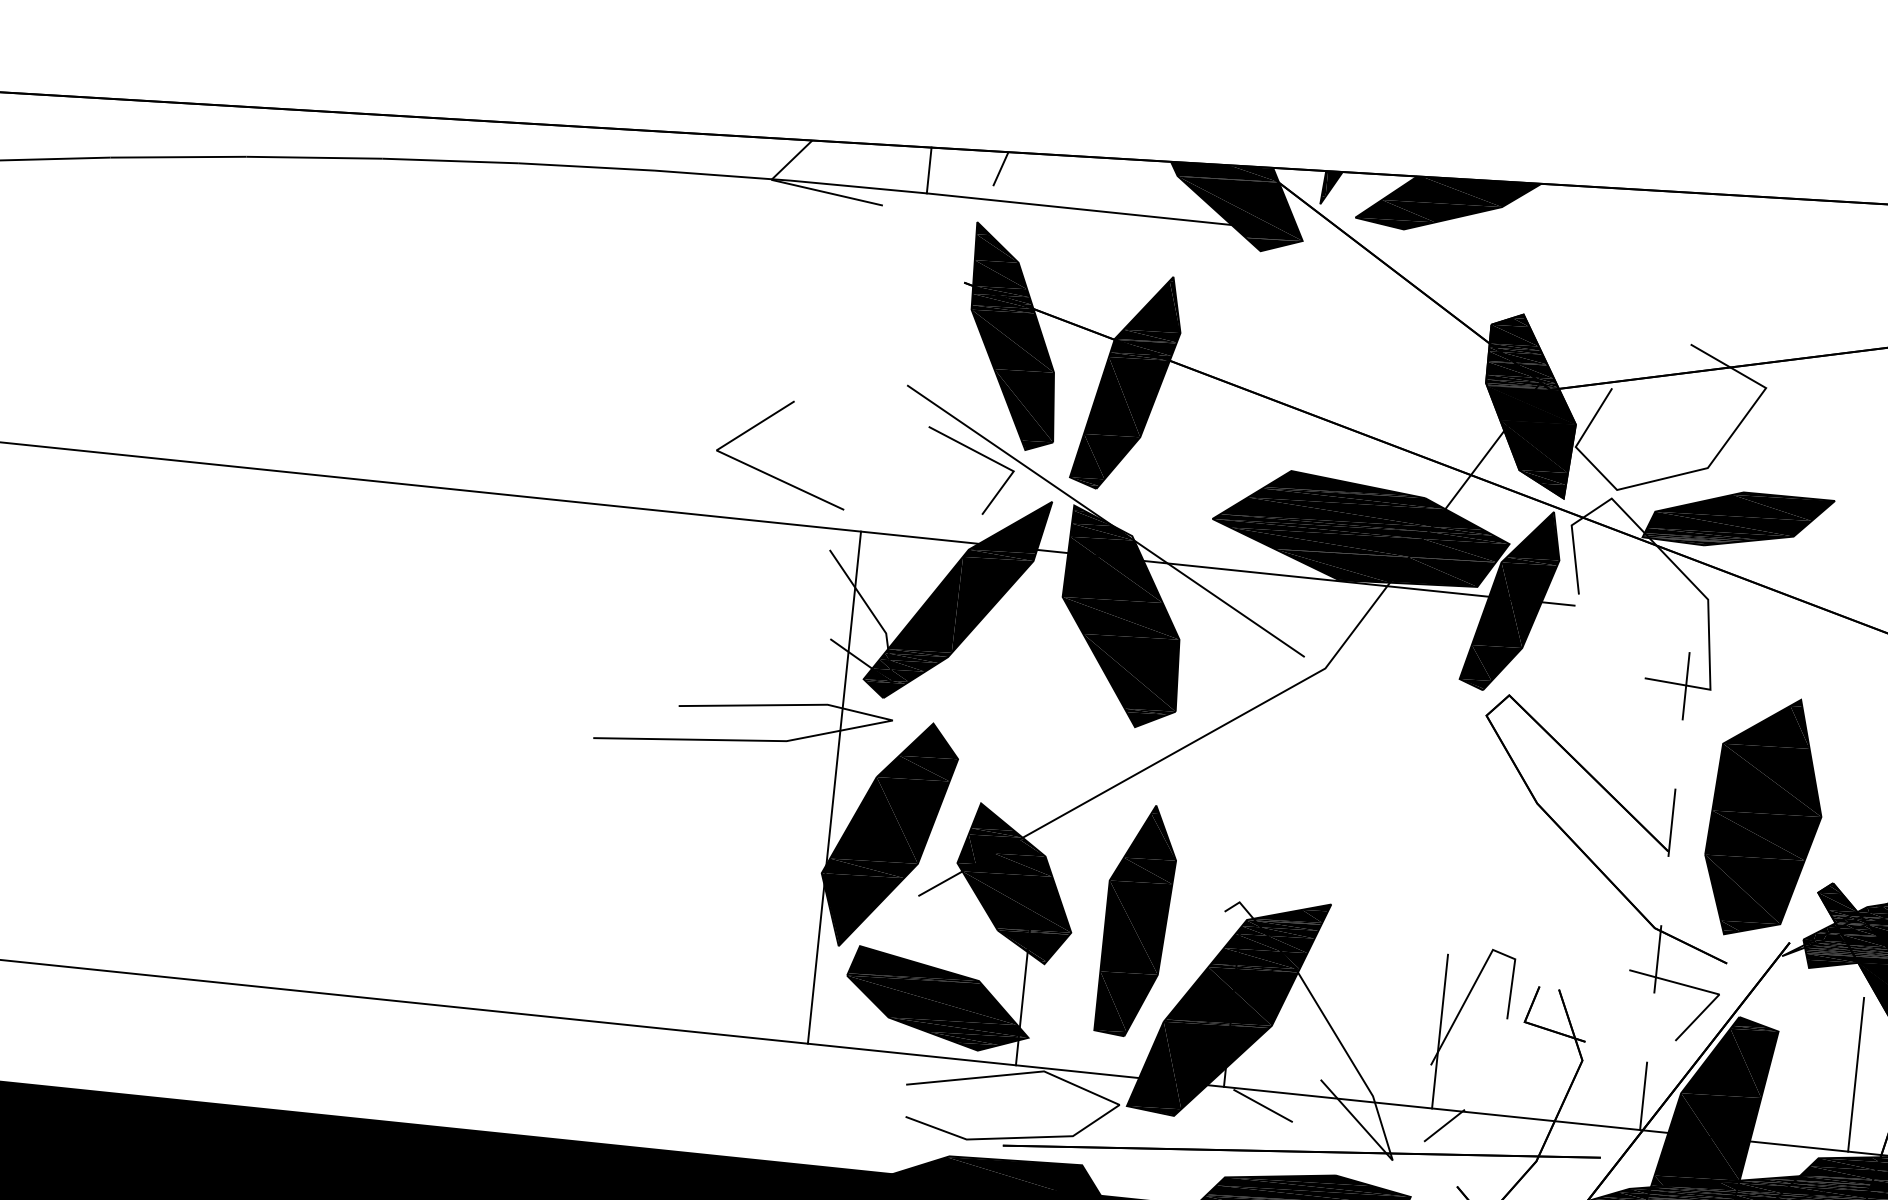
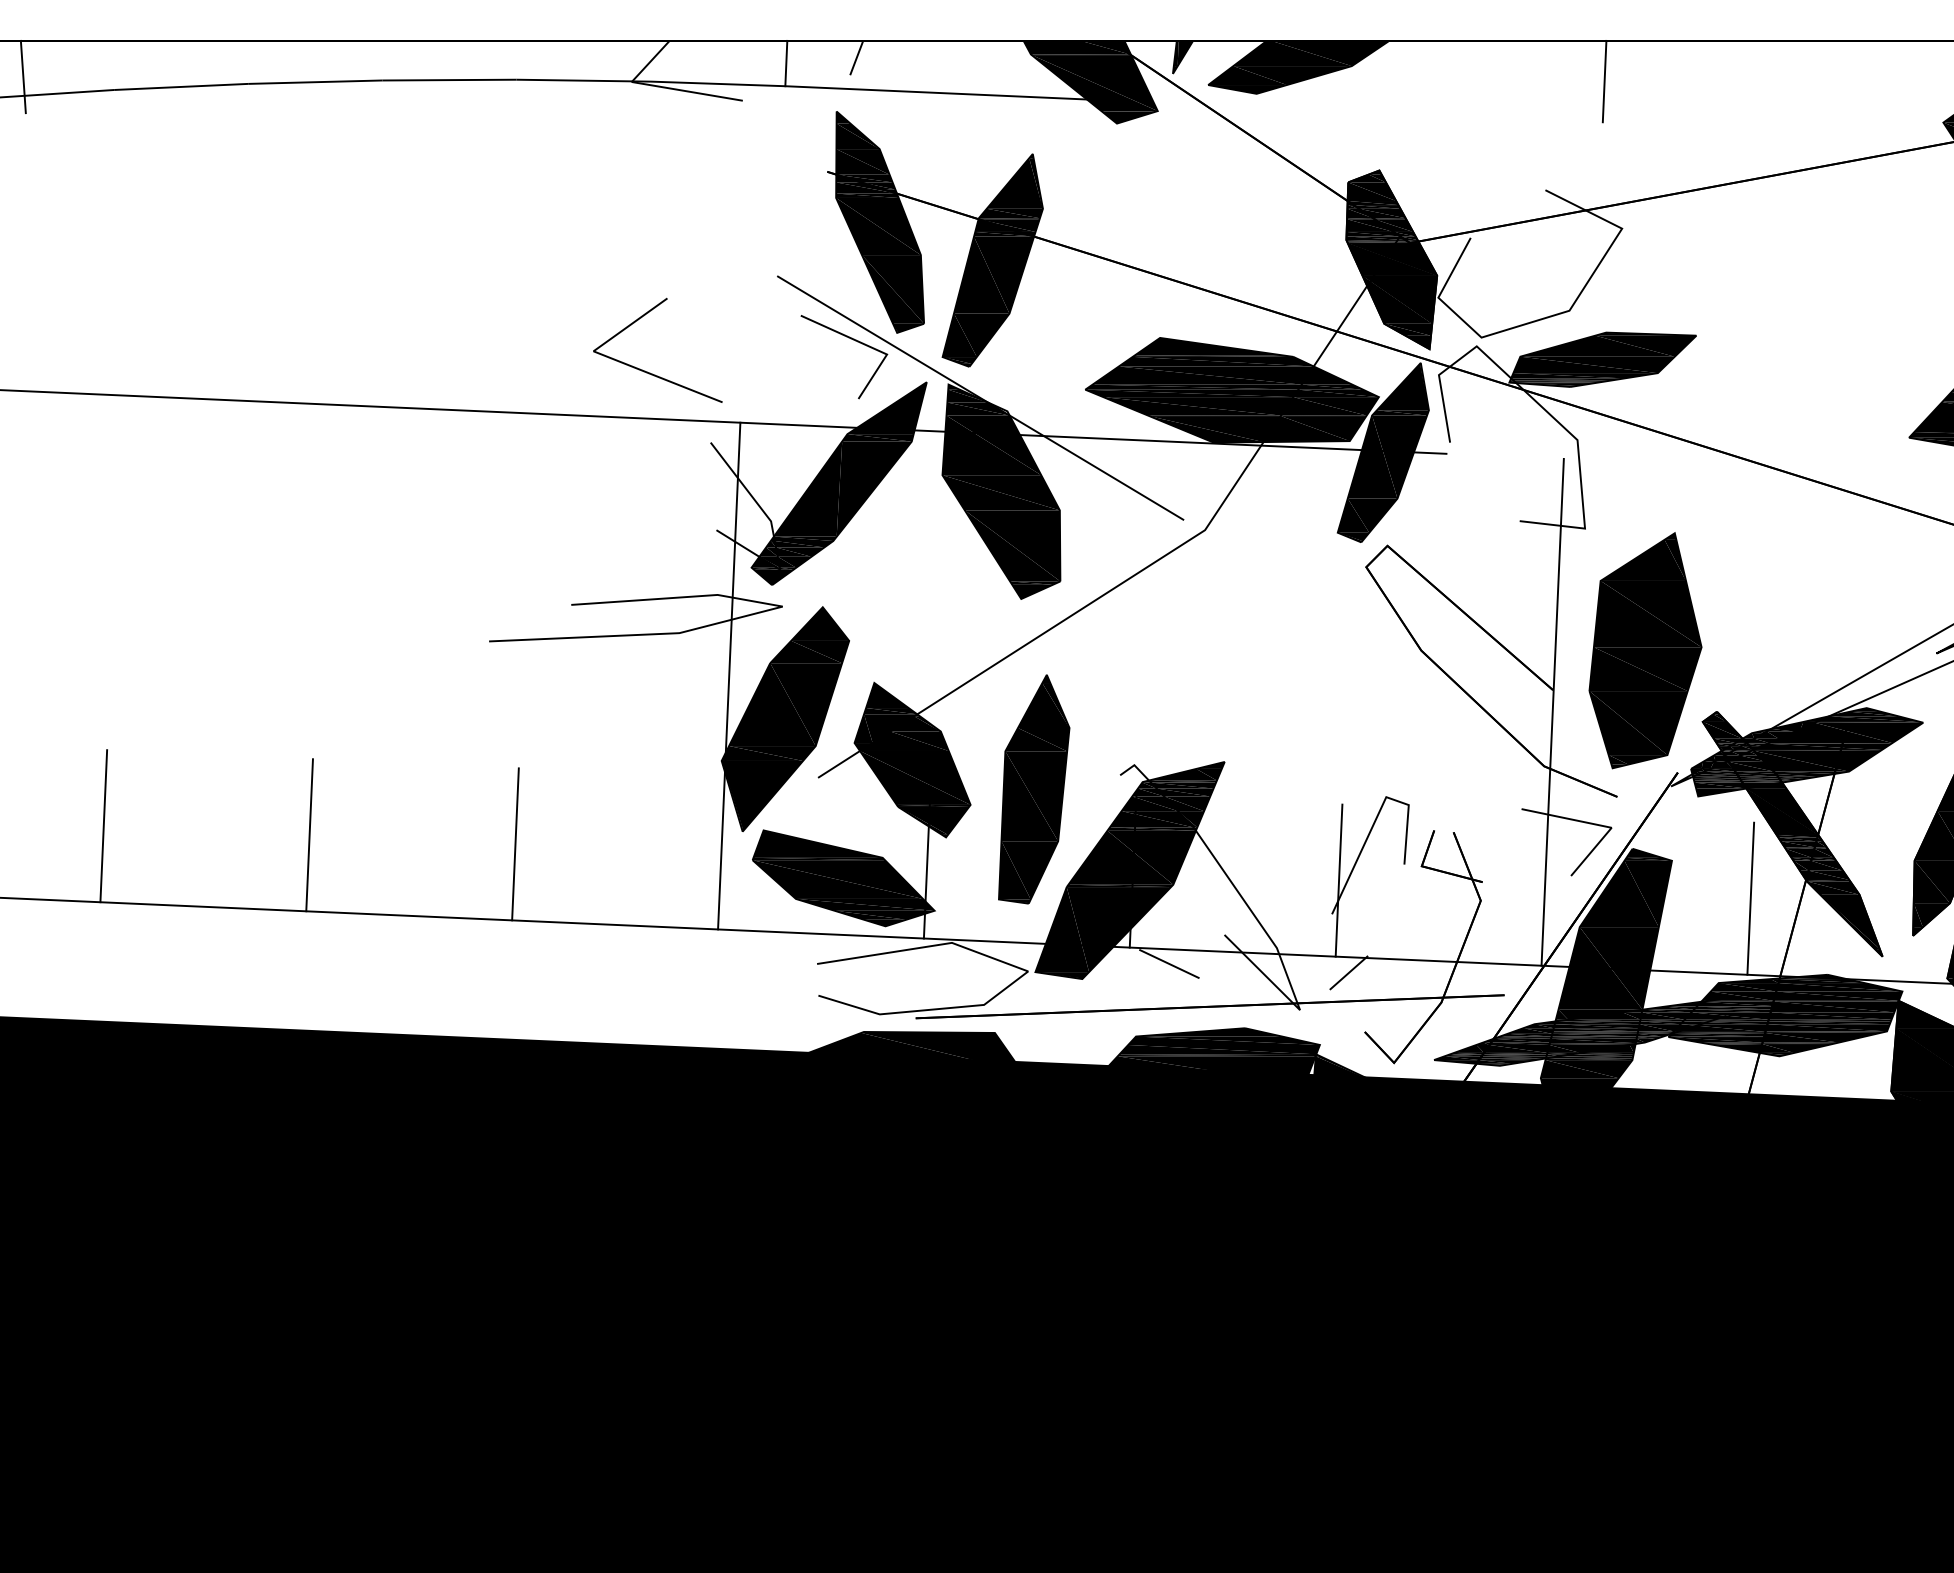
line: (154, 137) -> (22, 76), added
line: (1757, 237) -> (1604, 81), added
line: (1666, 874) -> (1552, 712), dashed -> solid
line: (191, 902) -> (103, 826), added
line: (399, 923) -> (309, 835), added
line: (607, 945) -> (515, 844), added

